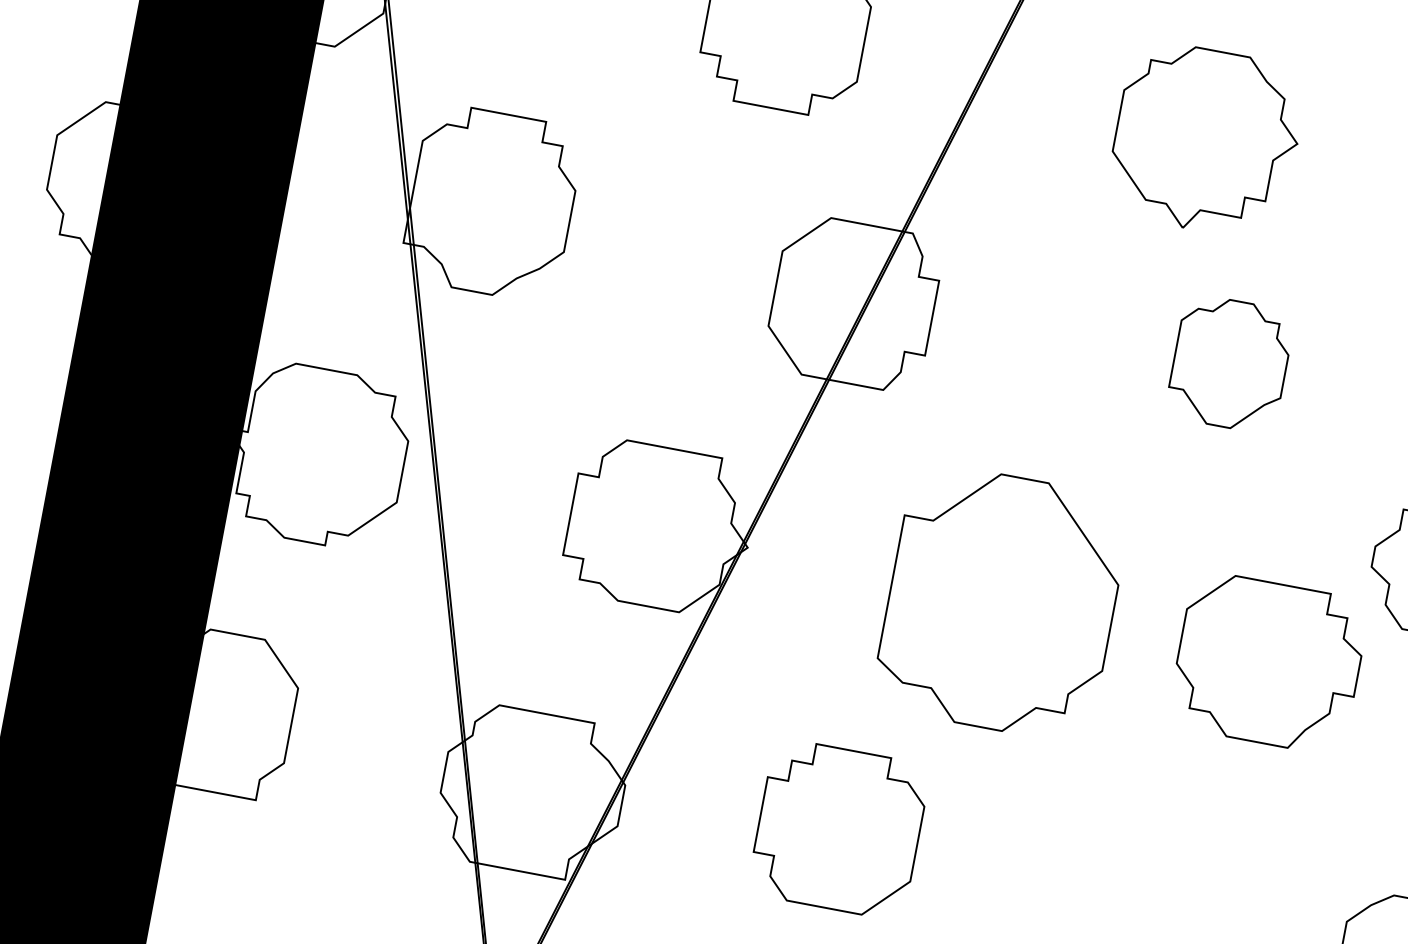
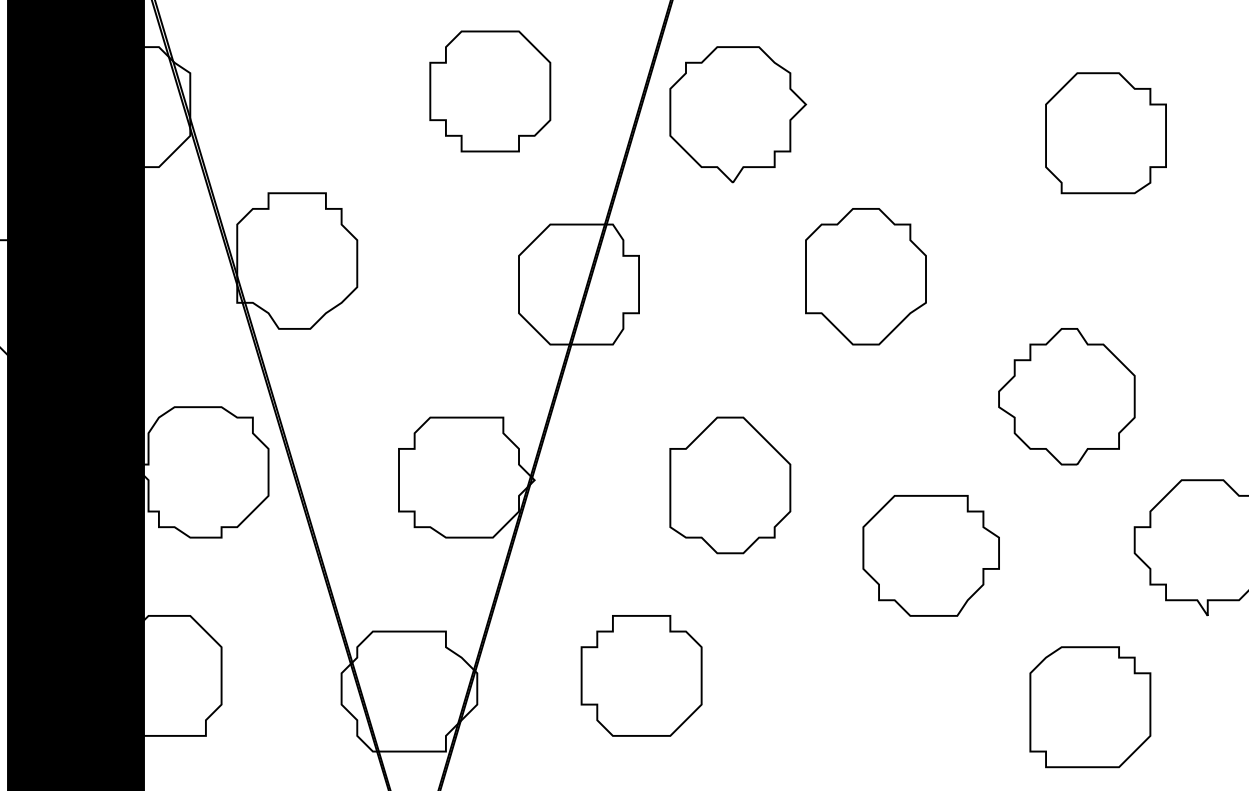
part: (1206, 140) -> (738, 114), moved
part: (1229, 363) -> (865, 276), size x1.43
part: (1001, 602) -> (730, 485), size x0.71
part: (1267, 662) -> (930, 555), moved

